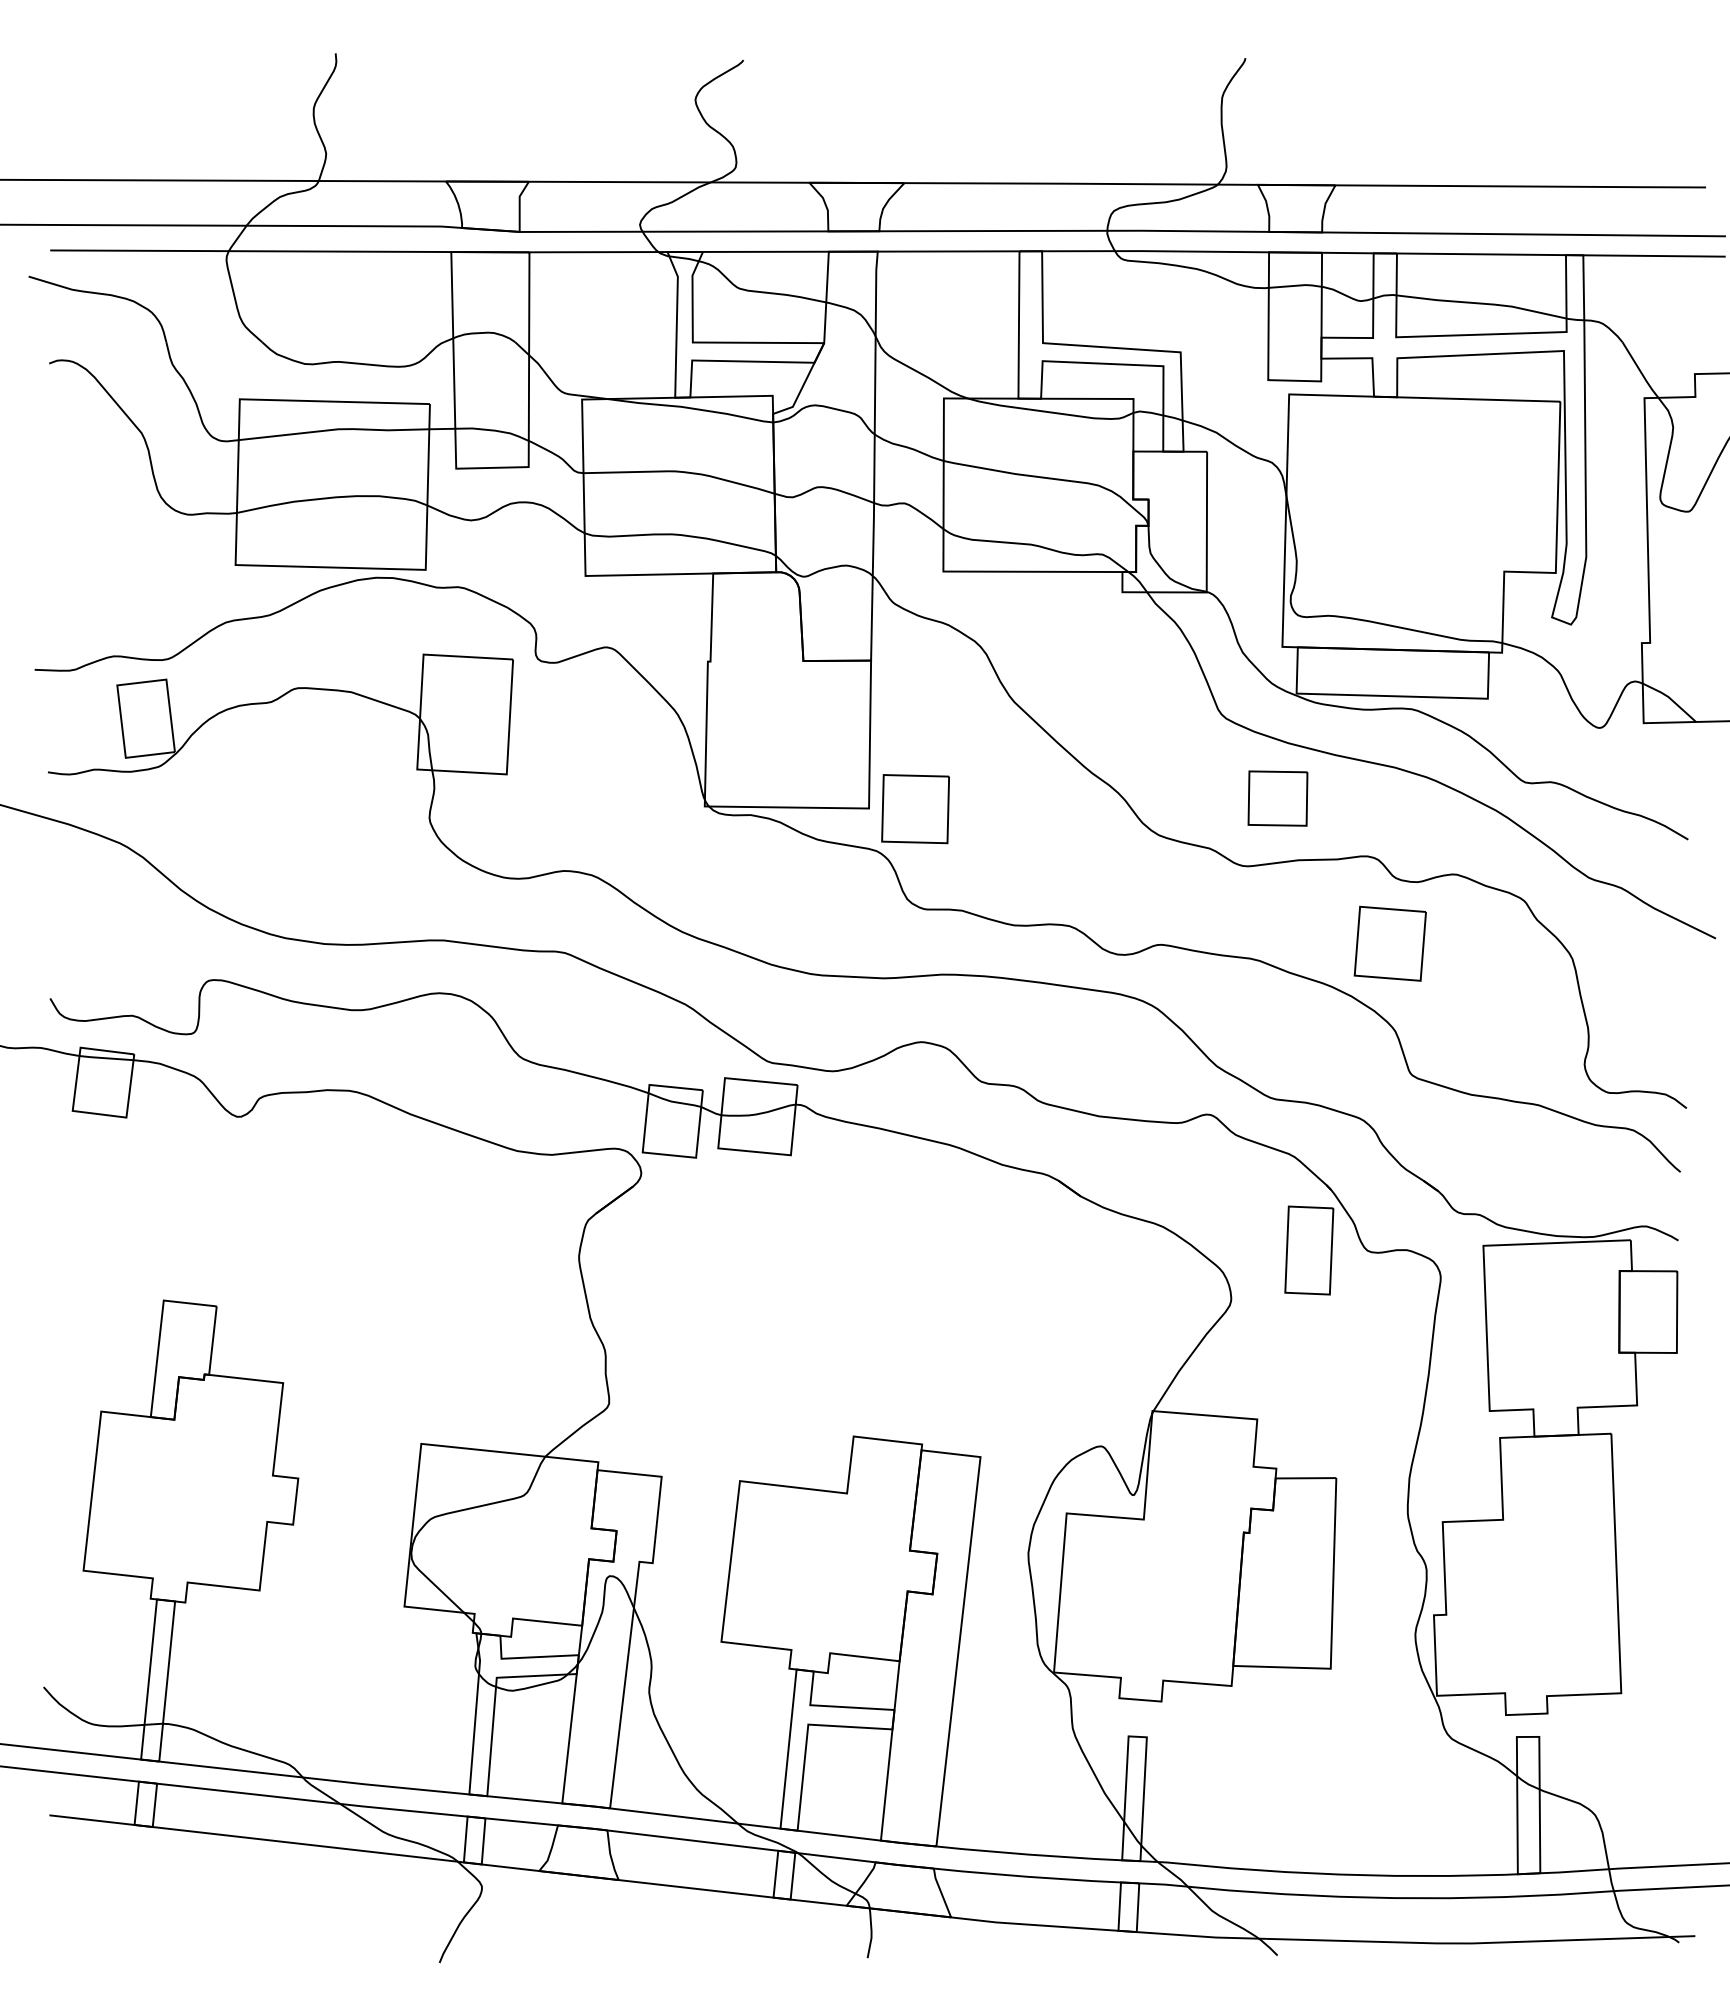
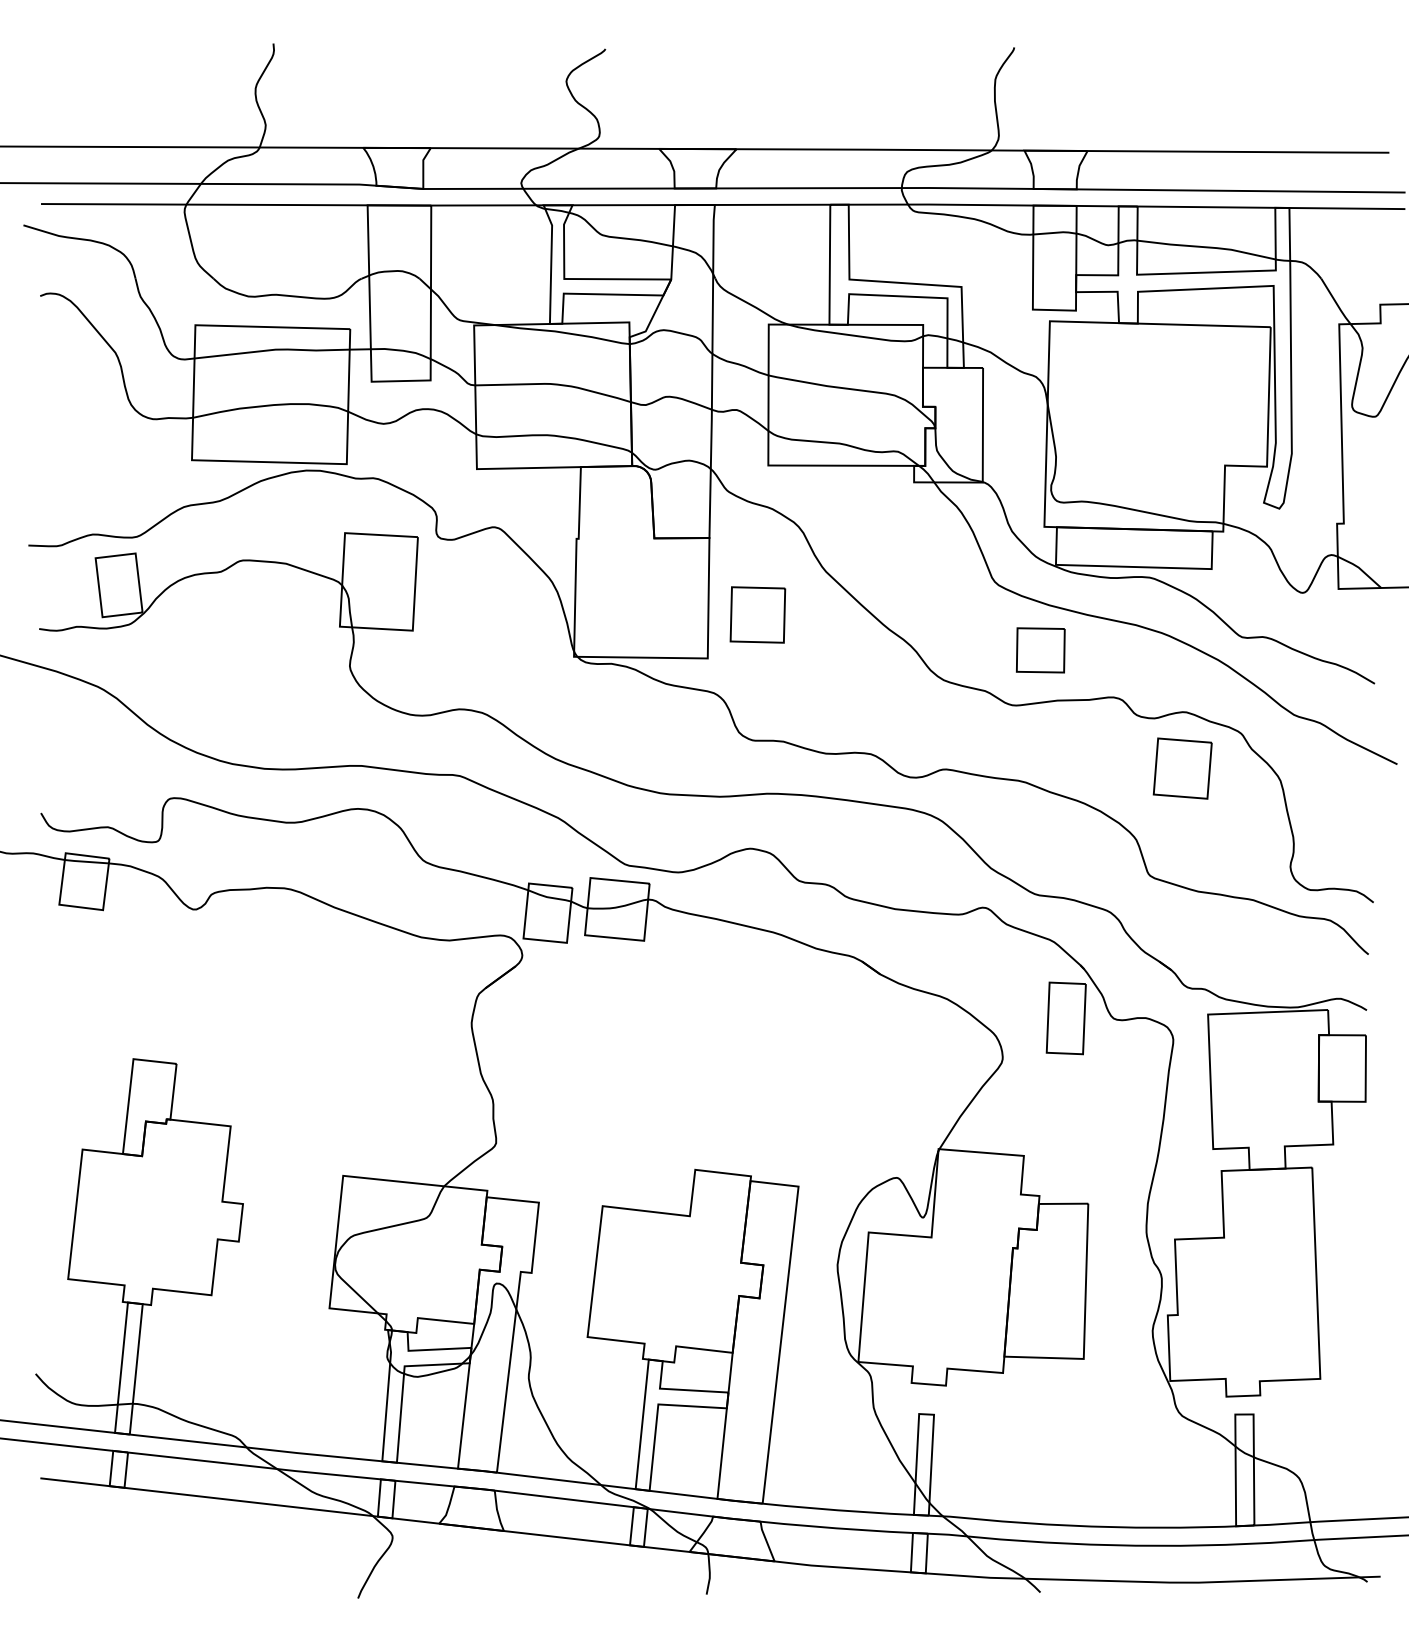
part: (915, 809) -> (757, 615), moved
part: (1389, 943) -> (1182, 768), moved

